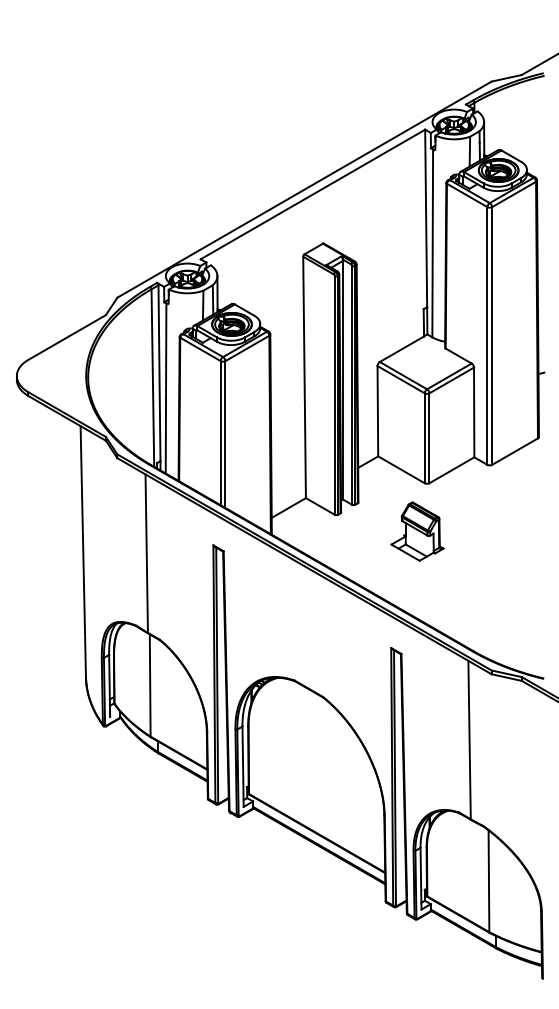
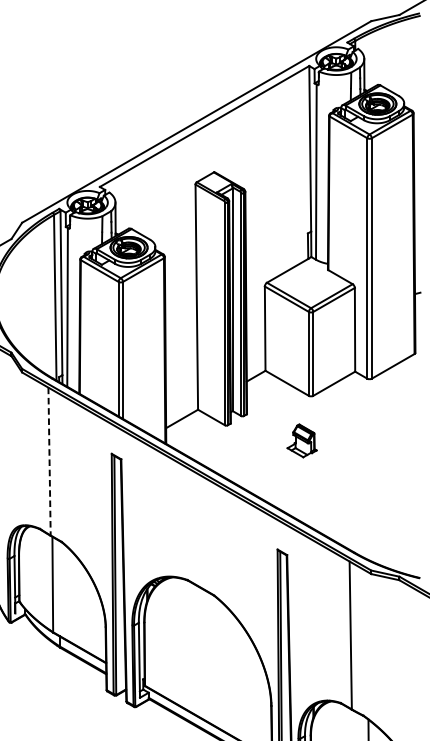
part: (417, 531) -> (302, 440), size x0.6
line: (146, 554) -> (49, 462), solid -> dashed

